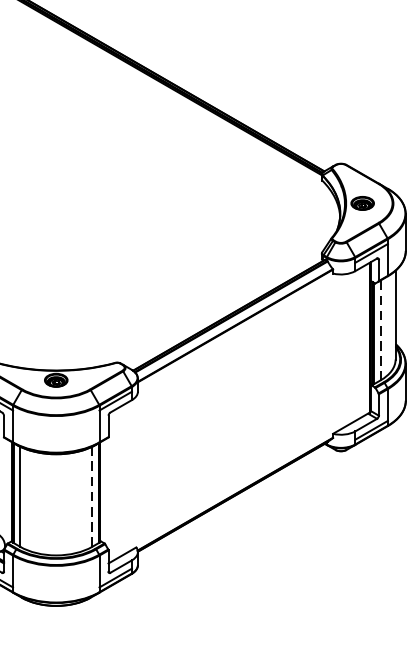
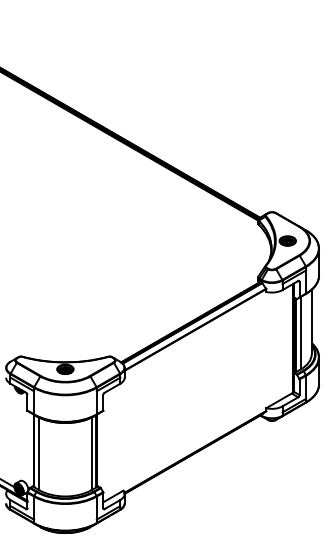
line: (380, 330) -> (300, 333), dashed -> solid
line: (92, 496) -> (91, 453), dashed -> solid

